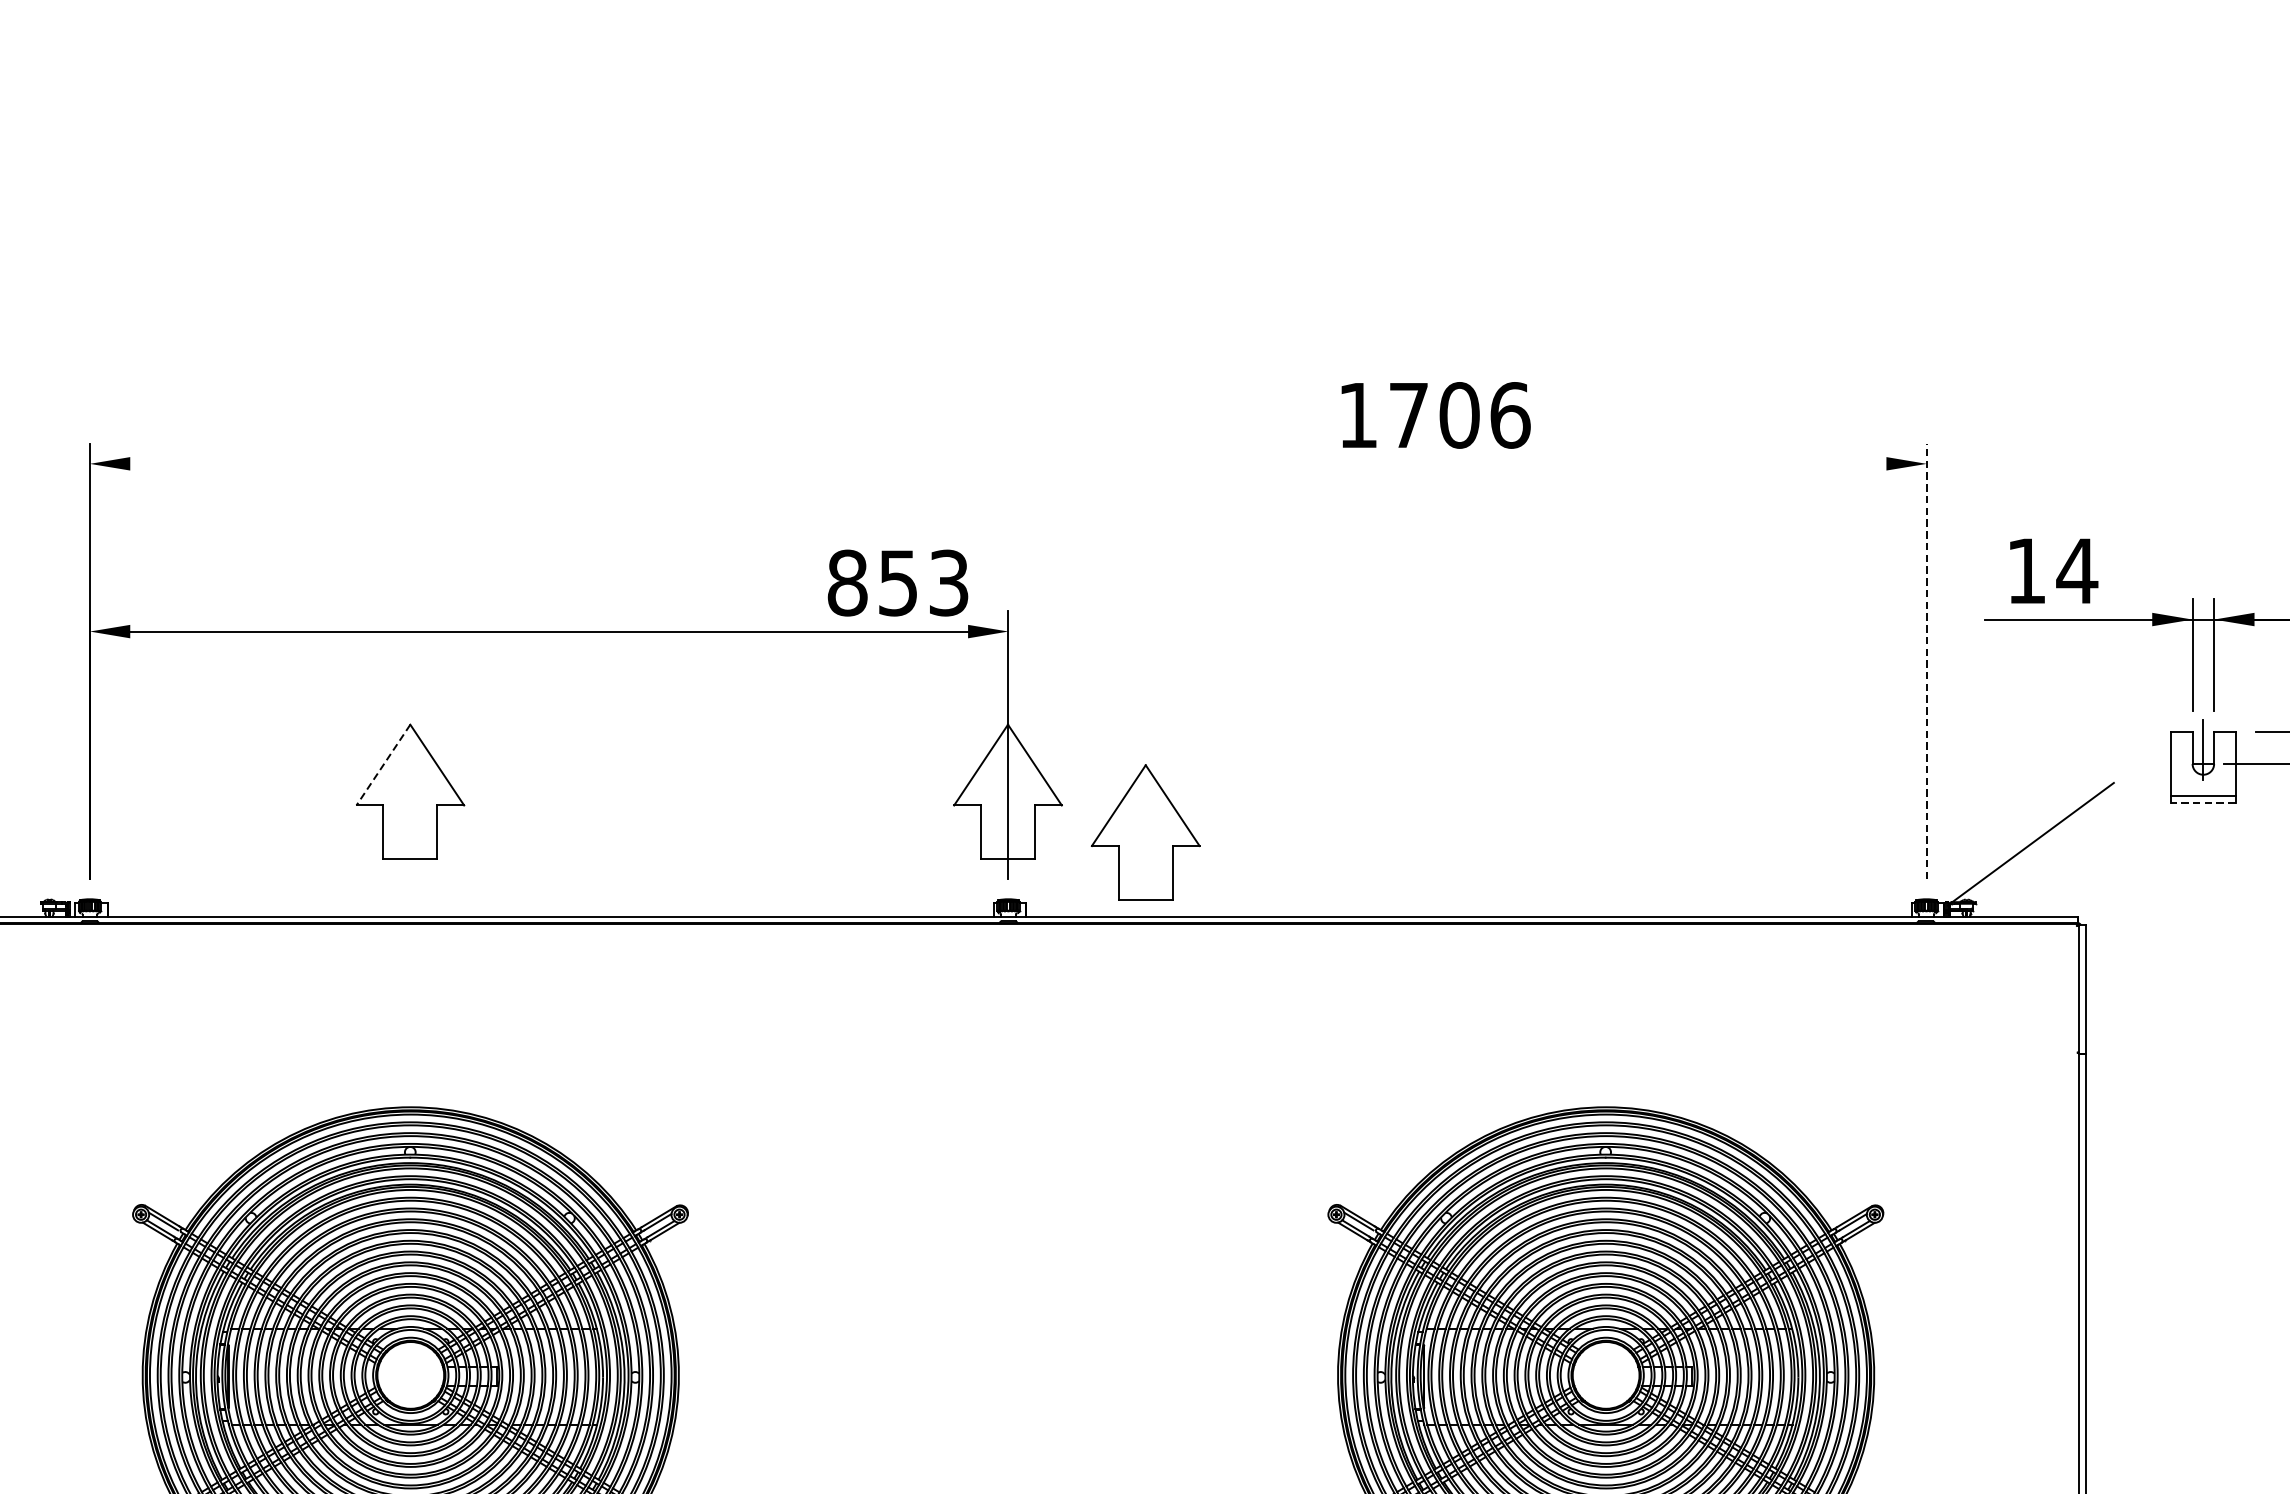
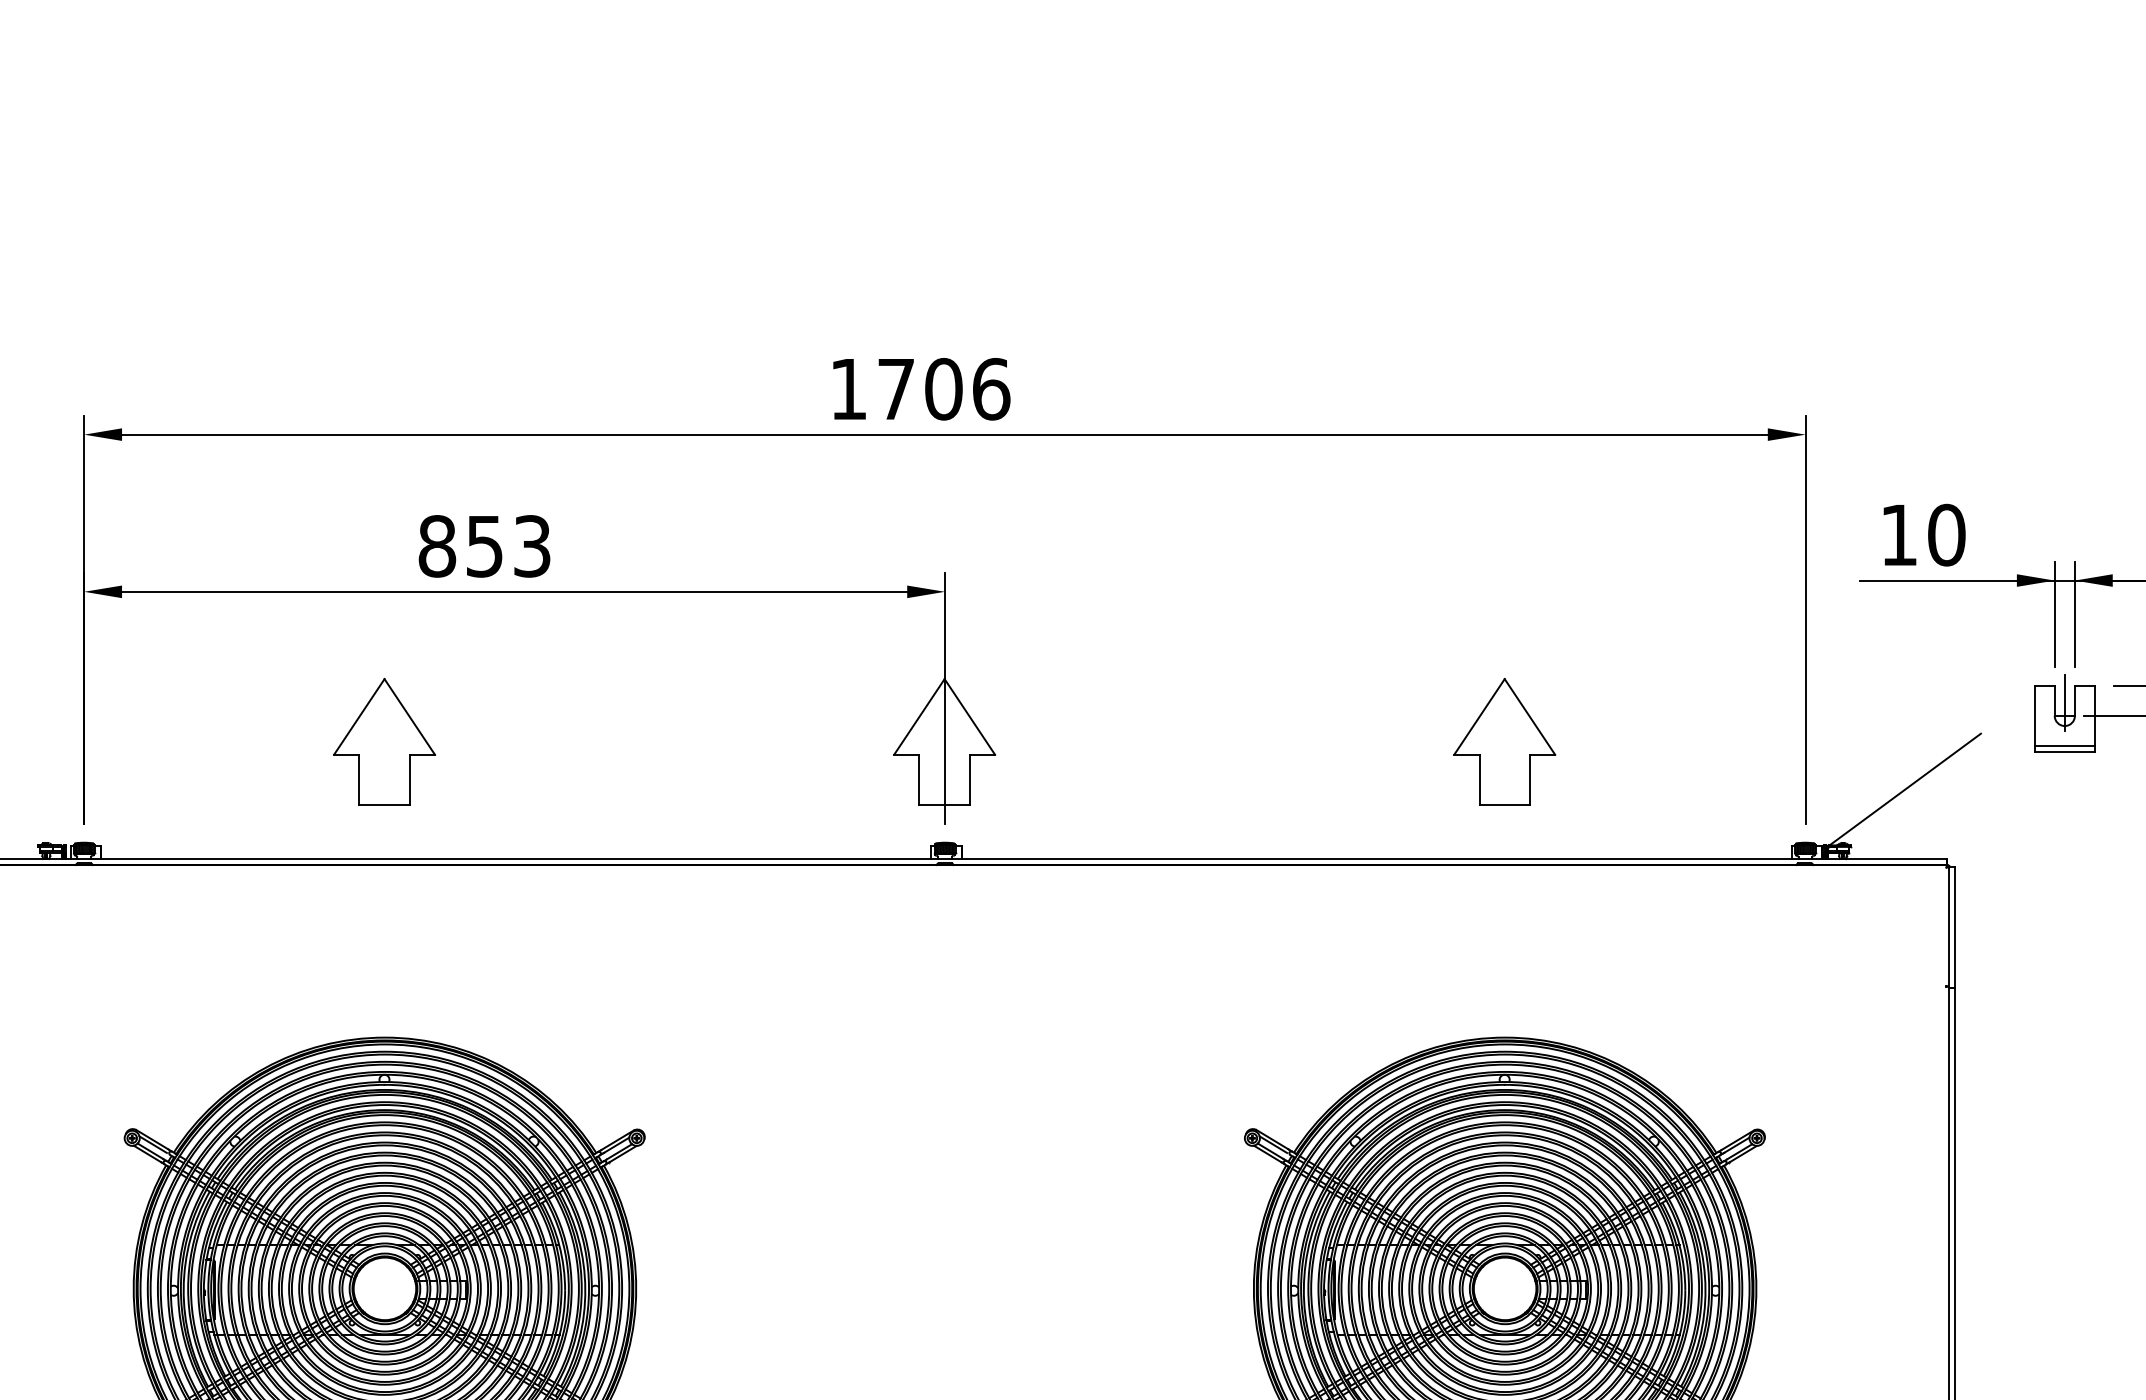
text: (1435, 415) -> (921, 389), moved
line: (1007, 463) -> (944, 434), added
text: (2077, 570) -> (1946, 534), 14 -> 10
text: (897, 583) -> (484, 546), moved
line: (1926, 661) -> (1805, 619), dashed -> solid
line: (383, 765) -> (359, 717), dashed -> solid
line: (2203, 803) -> (2064, 752), dashed -> solid
part: (1145, 831) -> (1504, 741), moved

